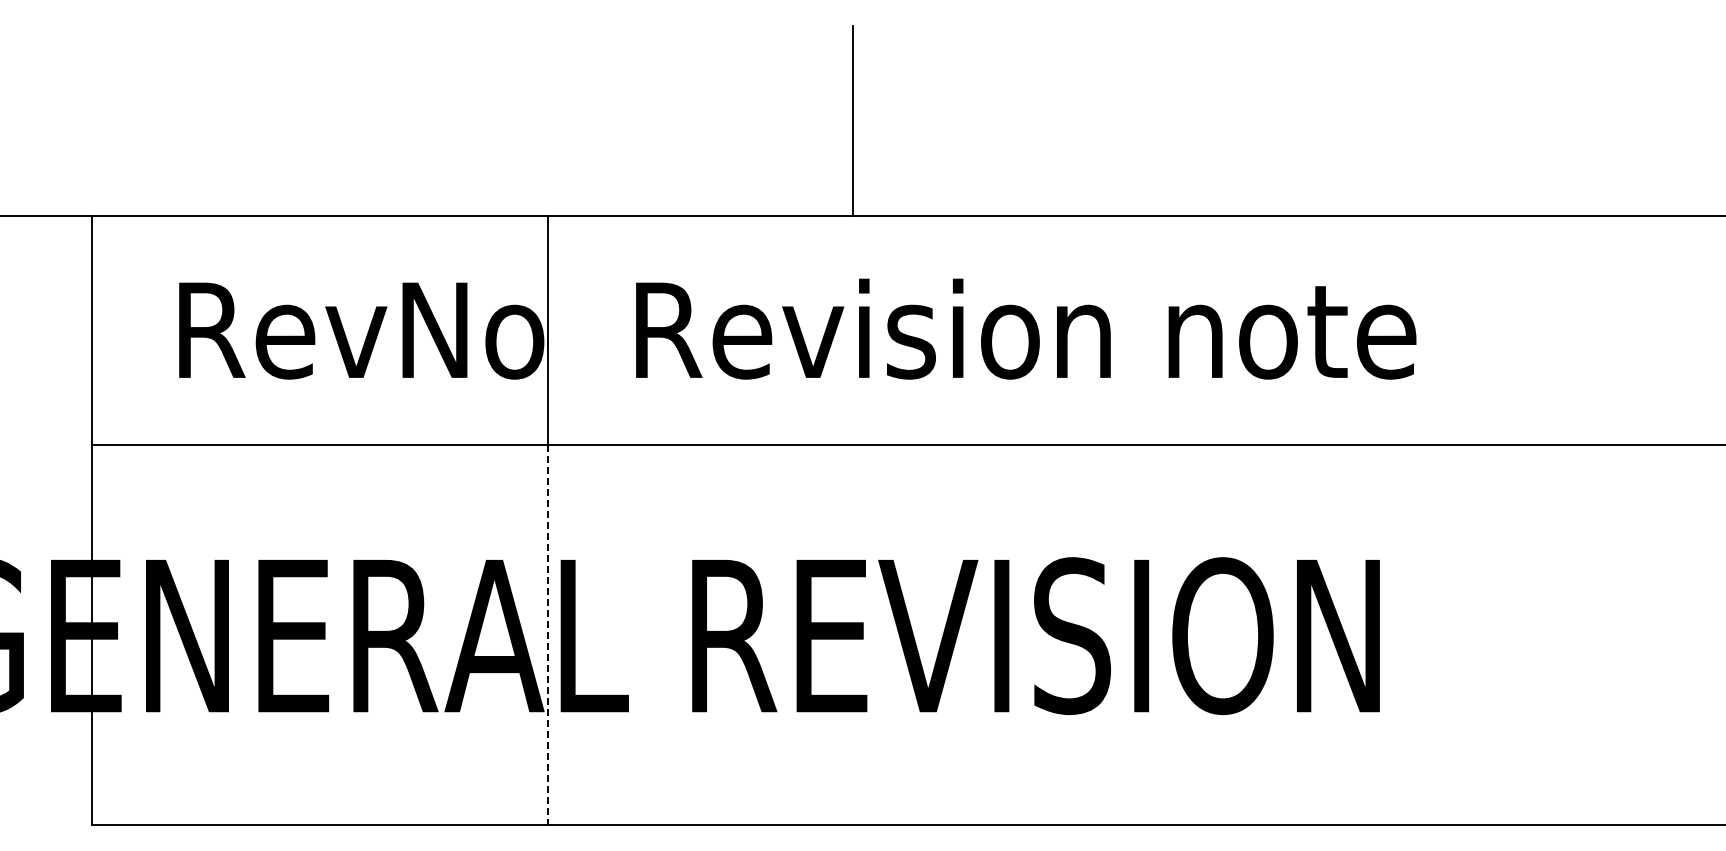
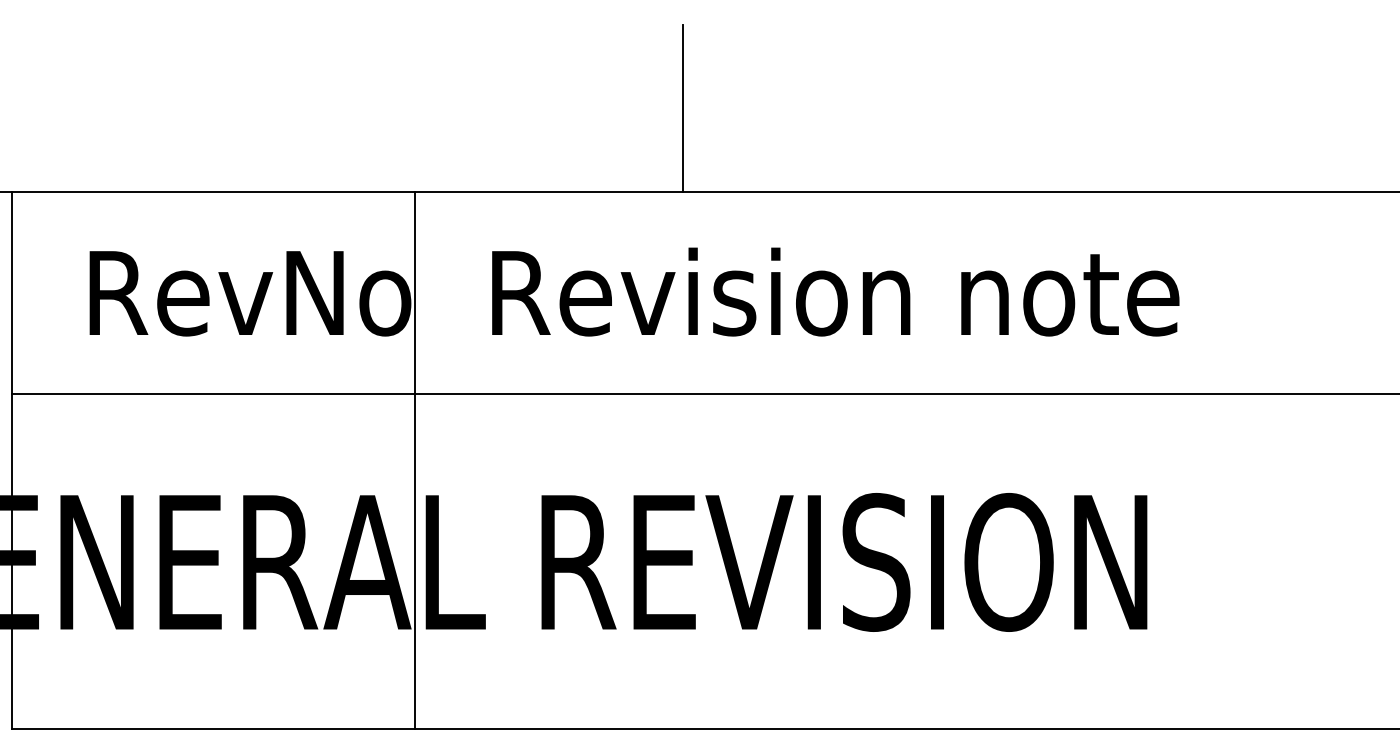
line: (548, 635) -> (415, 561), dashed -> solid

